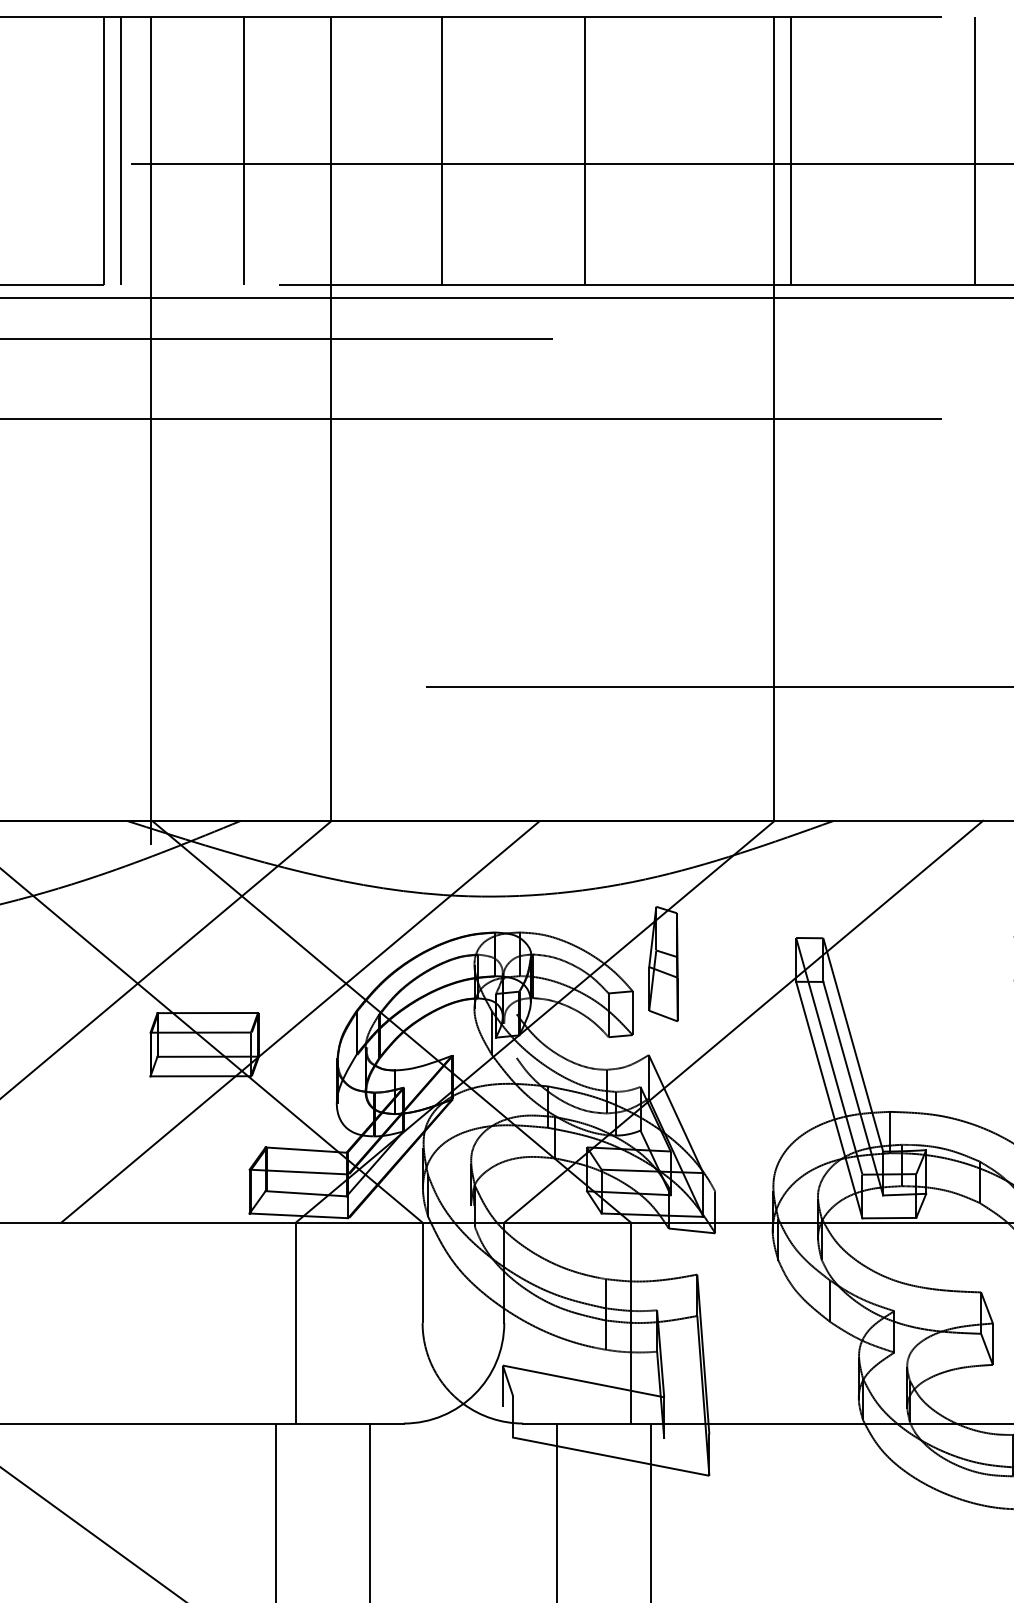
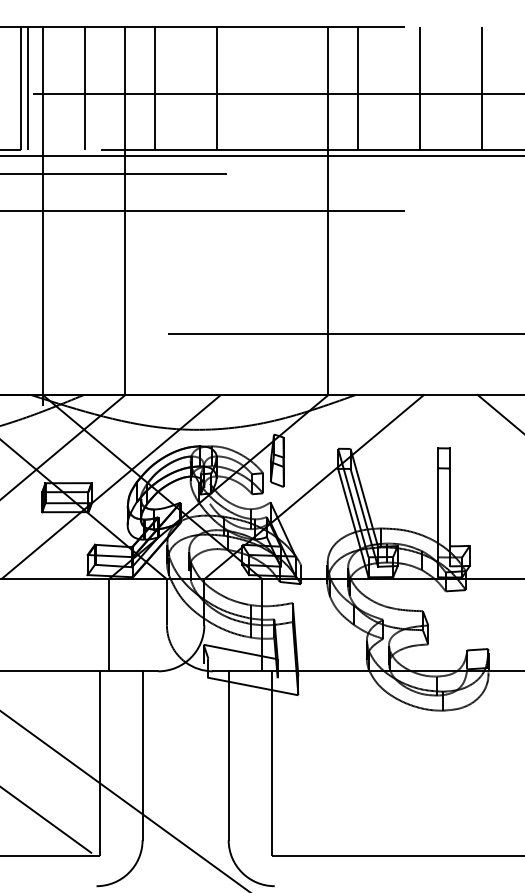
line: (443, 149) -> (155, 87), moved
line: (585, 149) -> (217, 87), moved
line: (790, 149) -> (357, 87), moved

